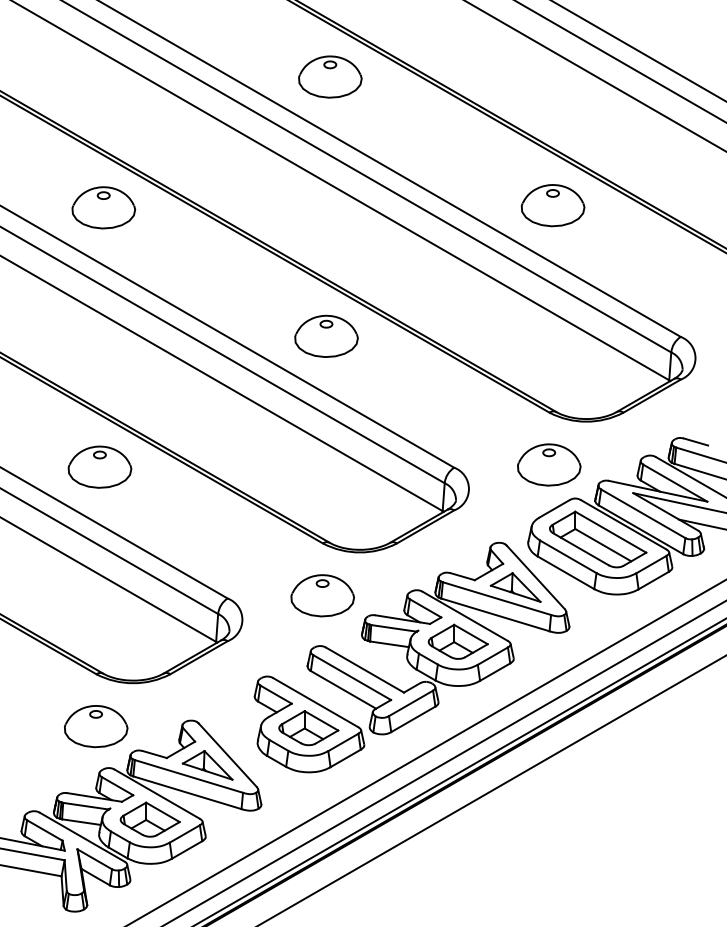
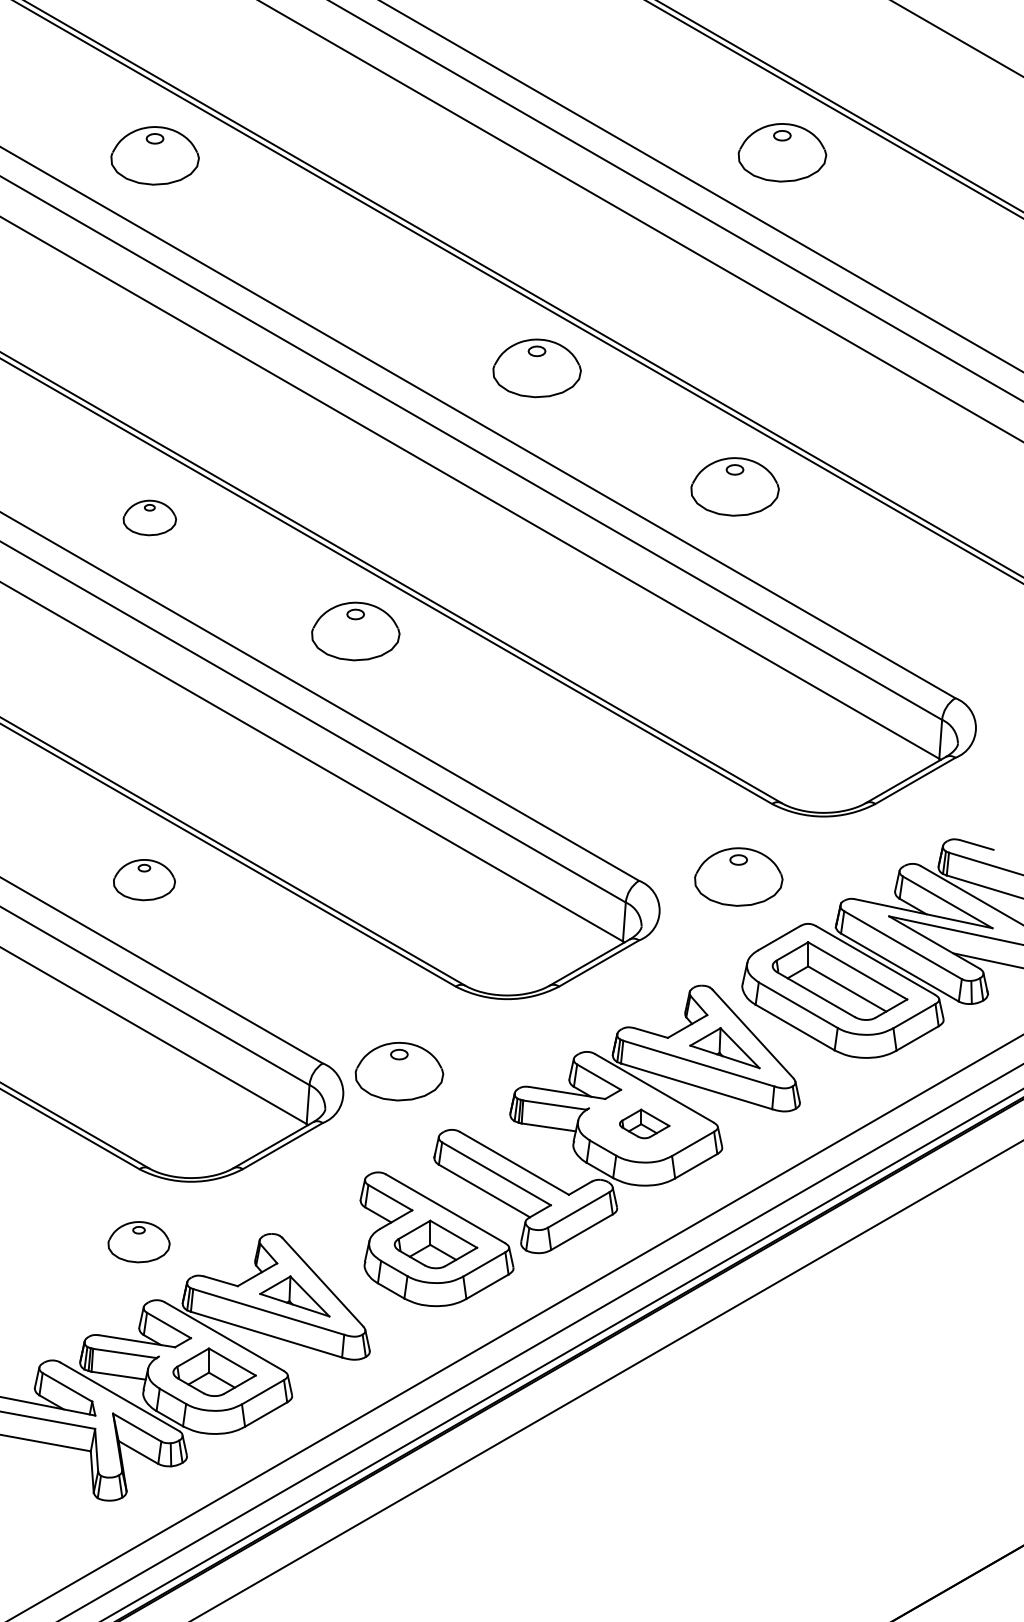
part: (329, 77) -> (536, 368), moved
part: (552, 205) -> (734, 486), moved
part: (103, 207) -> (149, 517), size x0.6
part: (326, 336) -> (355, 631), moved
part: (549, 464) -> (738, 876), moved
part: (100, 466) -> (144, 879), size x0.7
part: (322, 595) -> (399, 1071), moved
part: (458, 641) -> (644, 1123), size x0.6
part: (95, 726) -> (138, 1241), size x0.7

